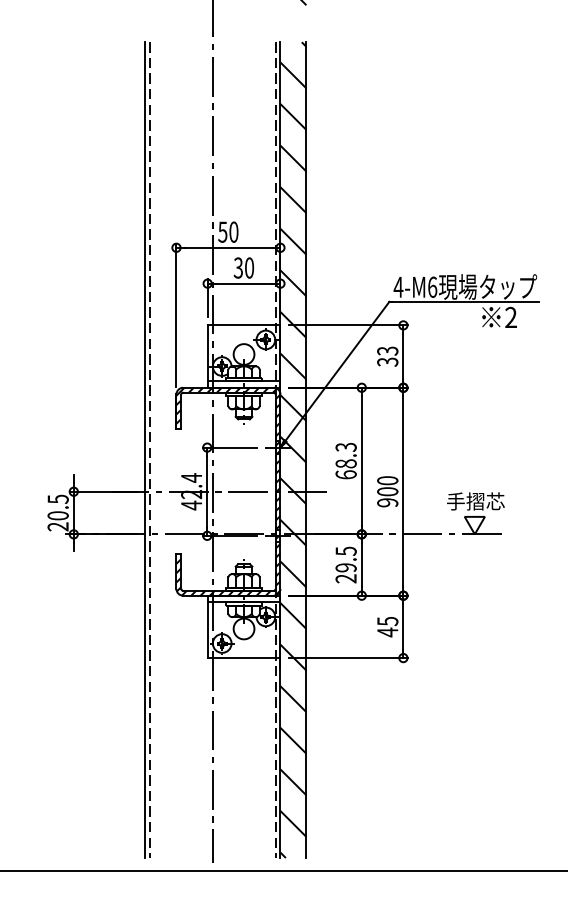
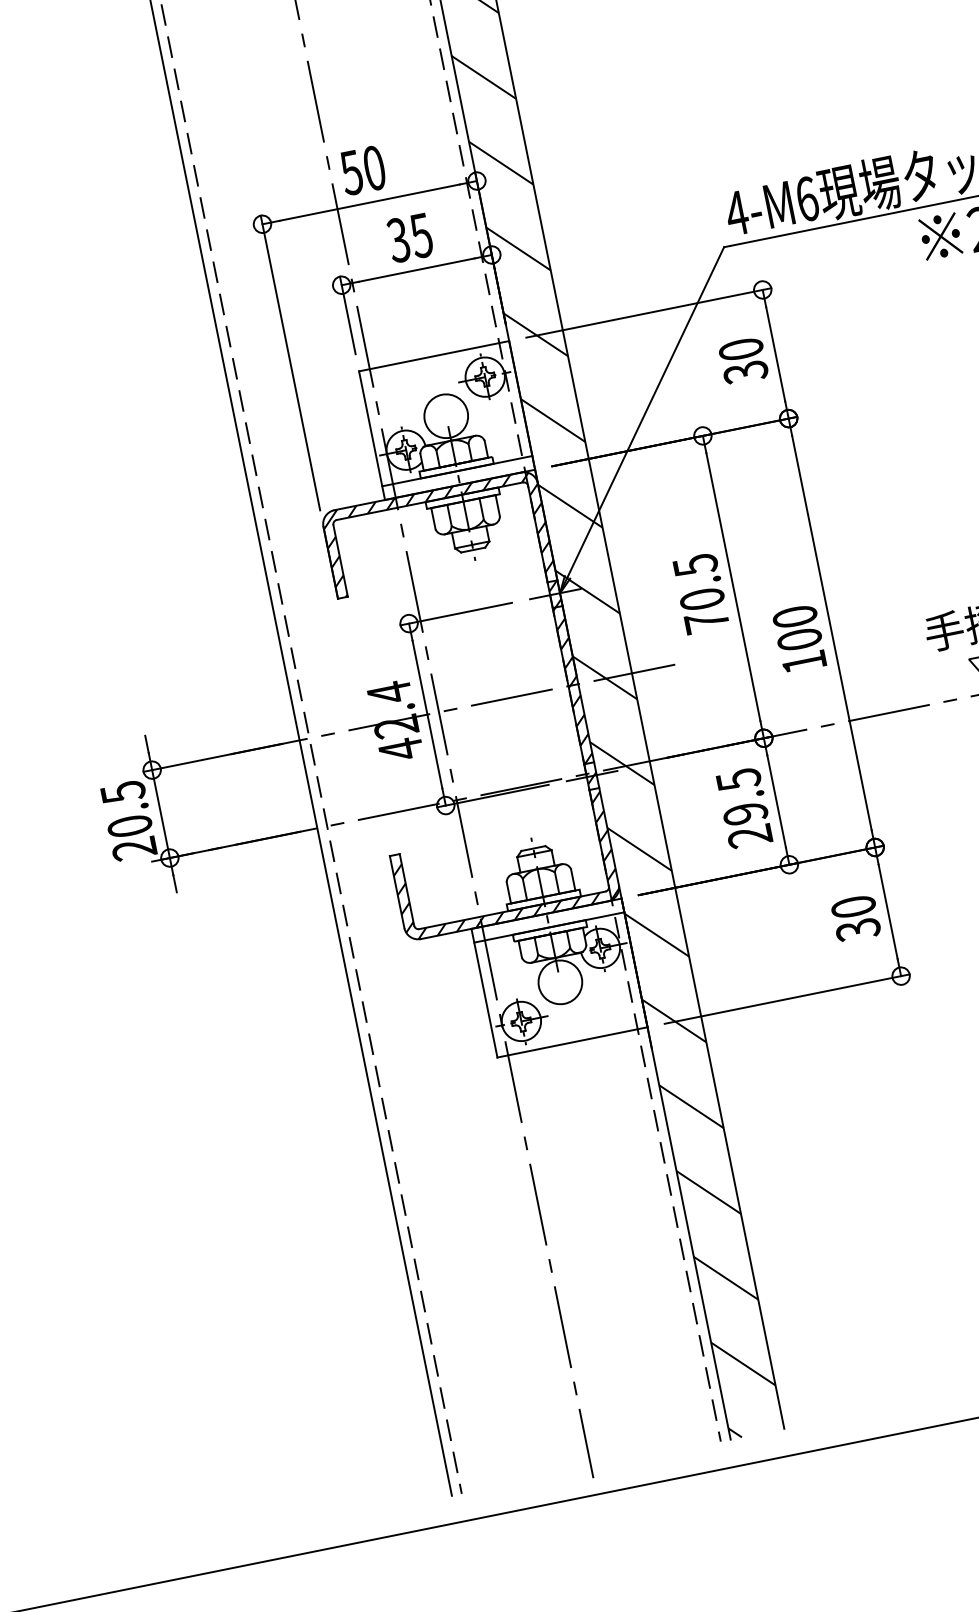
text: (249, 267) -> (421, 234), 30 -> 35
text: (387, 350) -> (740, 348), 33 -> 30
text: (345, 460) -> (699, 592), 68.3 -> 70.5
text: (387, 502) -> (803, 661), 900 -> 100
text: (387, 626) -> (855, 917), 45 -> 30

